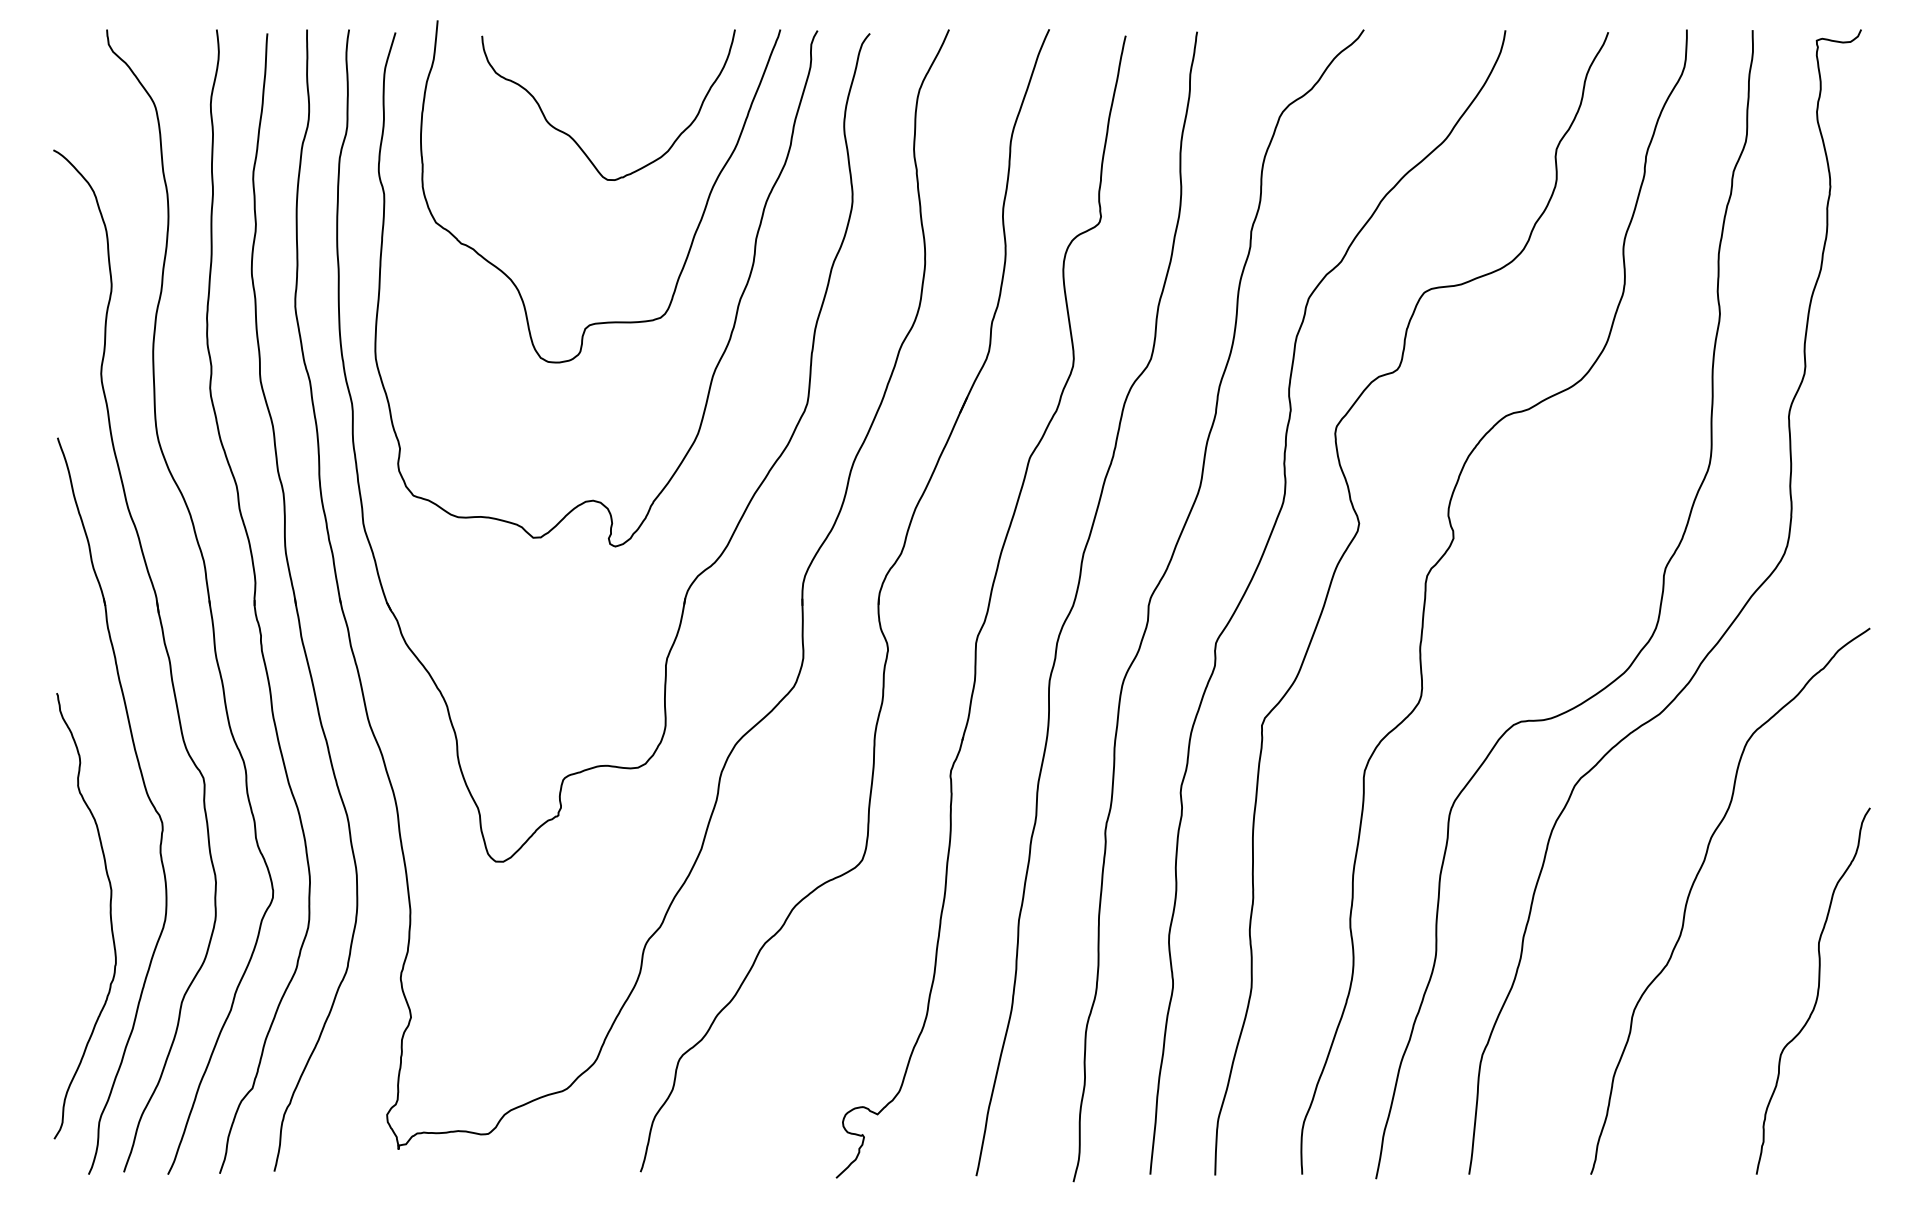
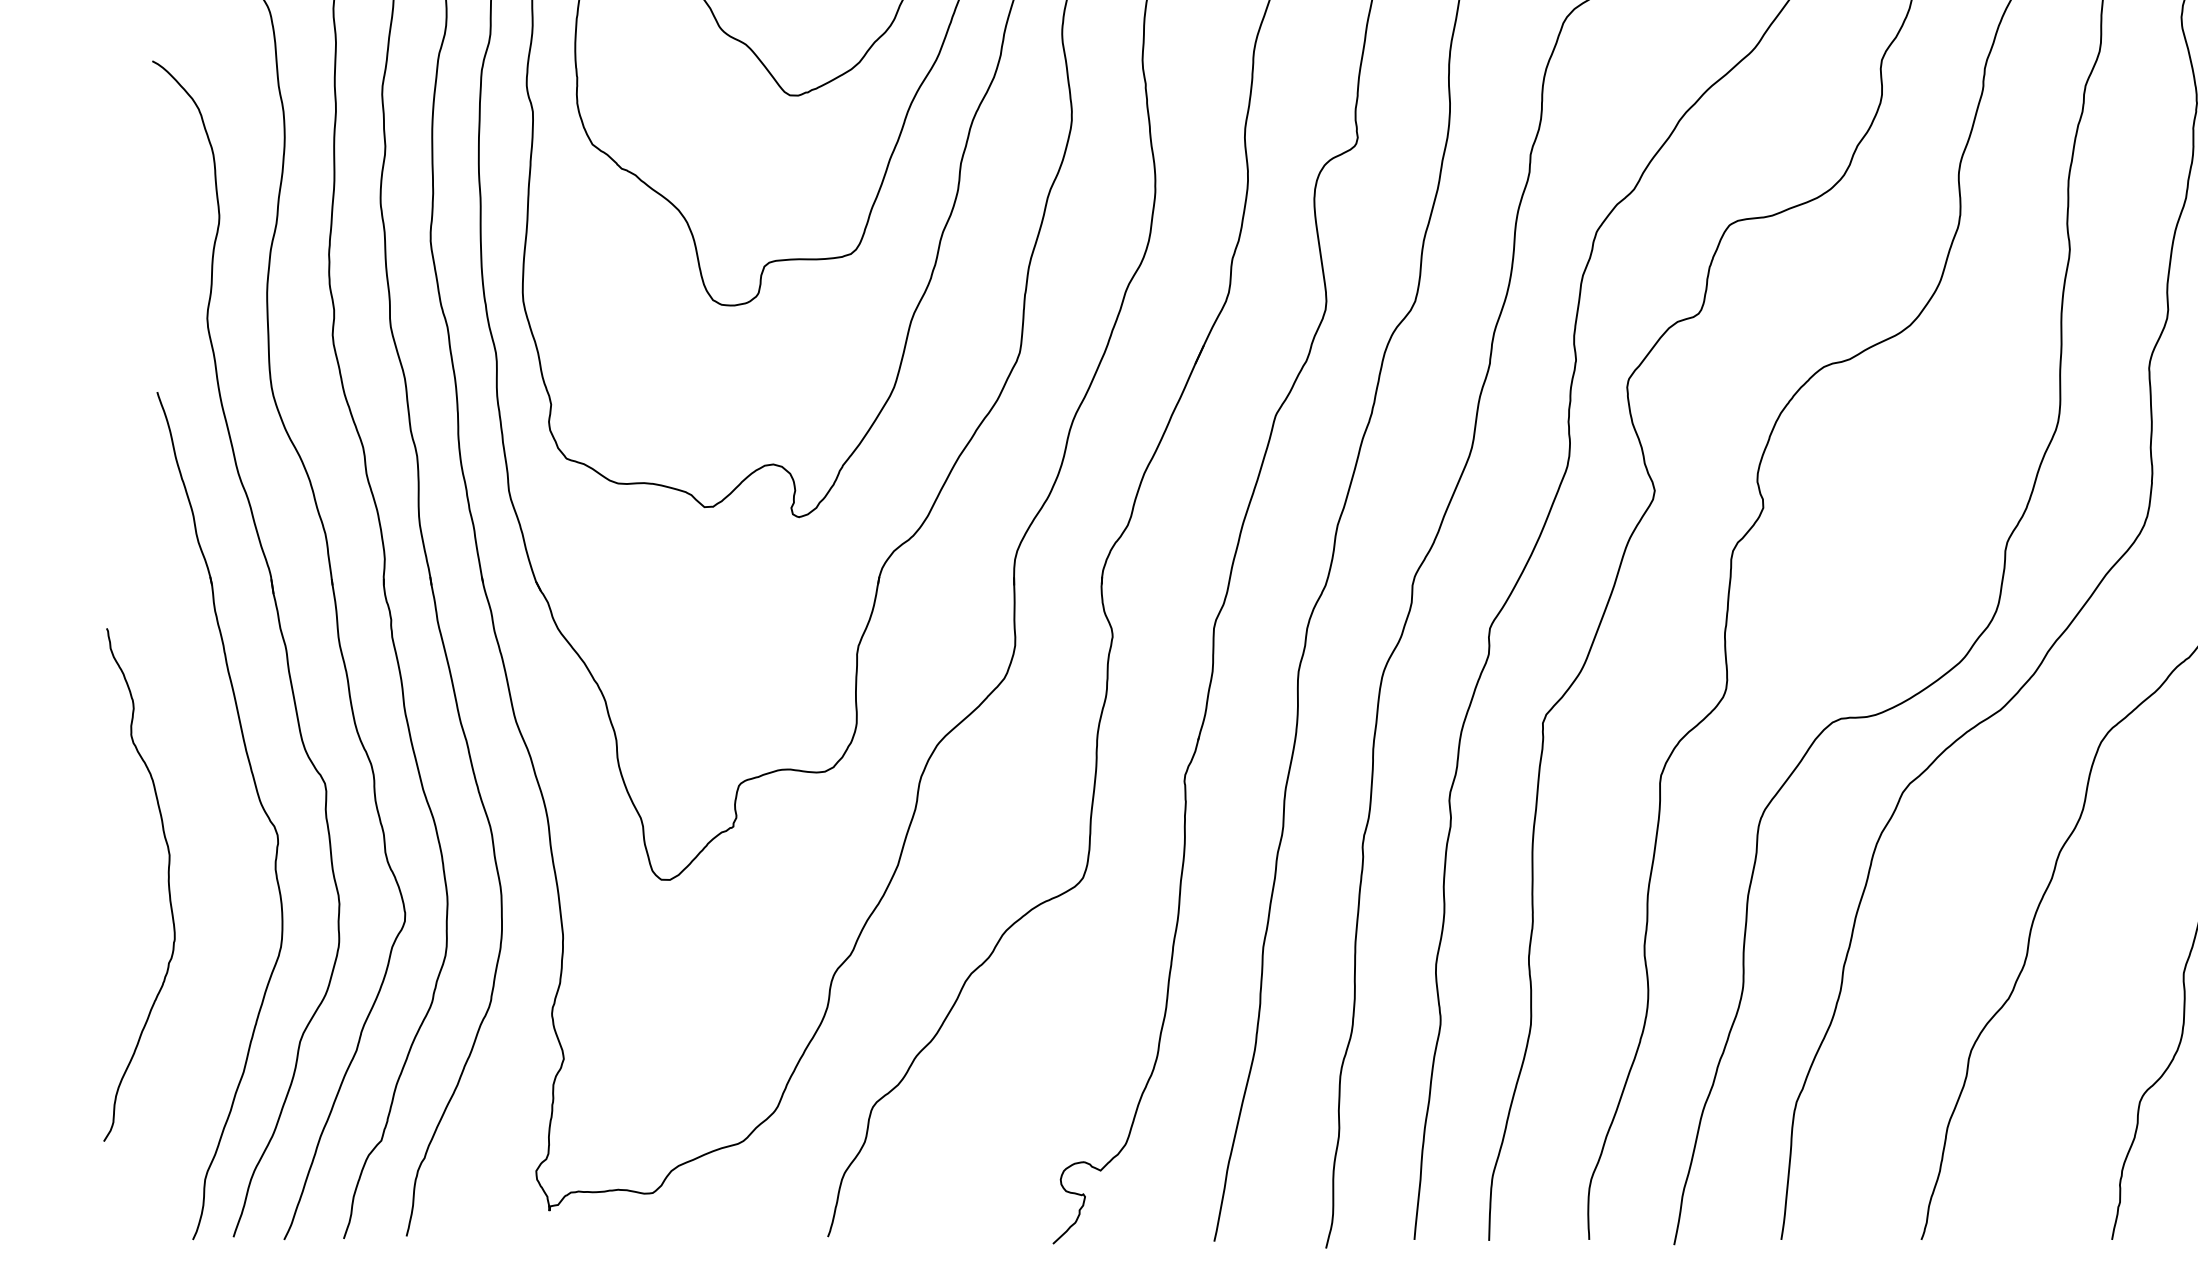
curve: (109, 914) -> (167, 883), moved

